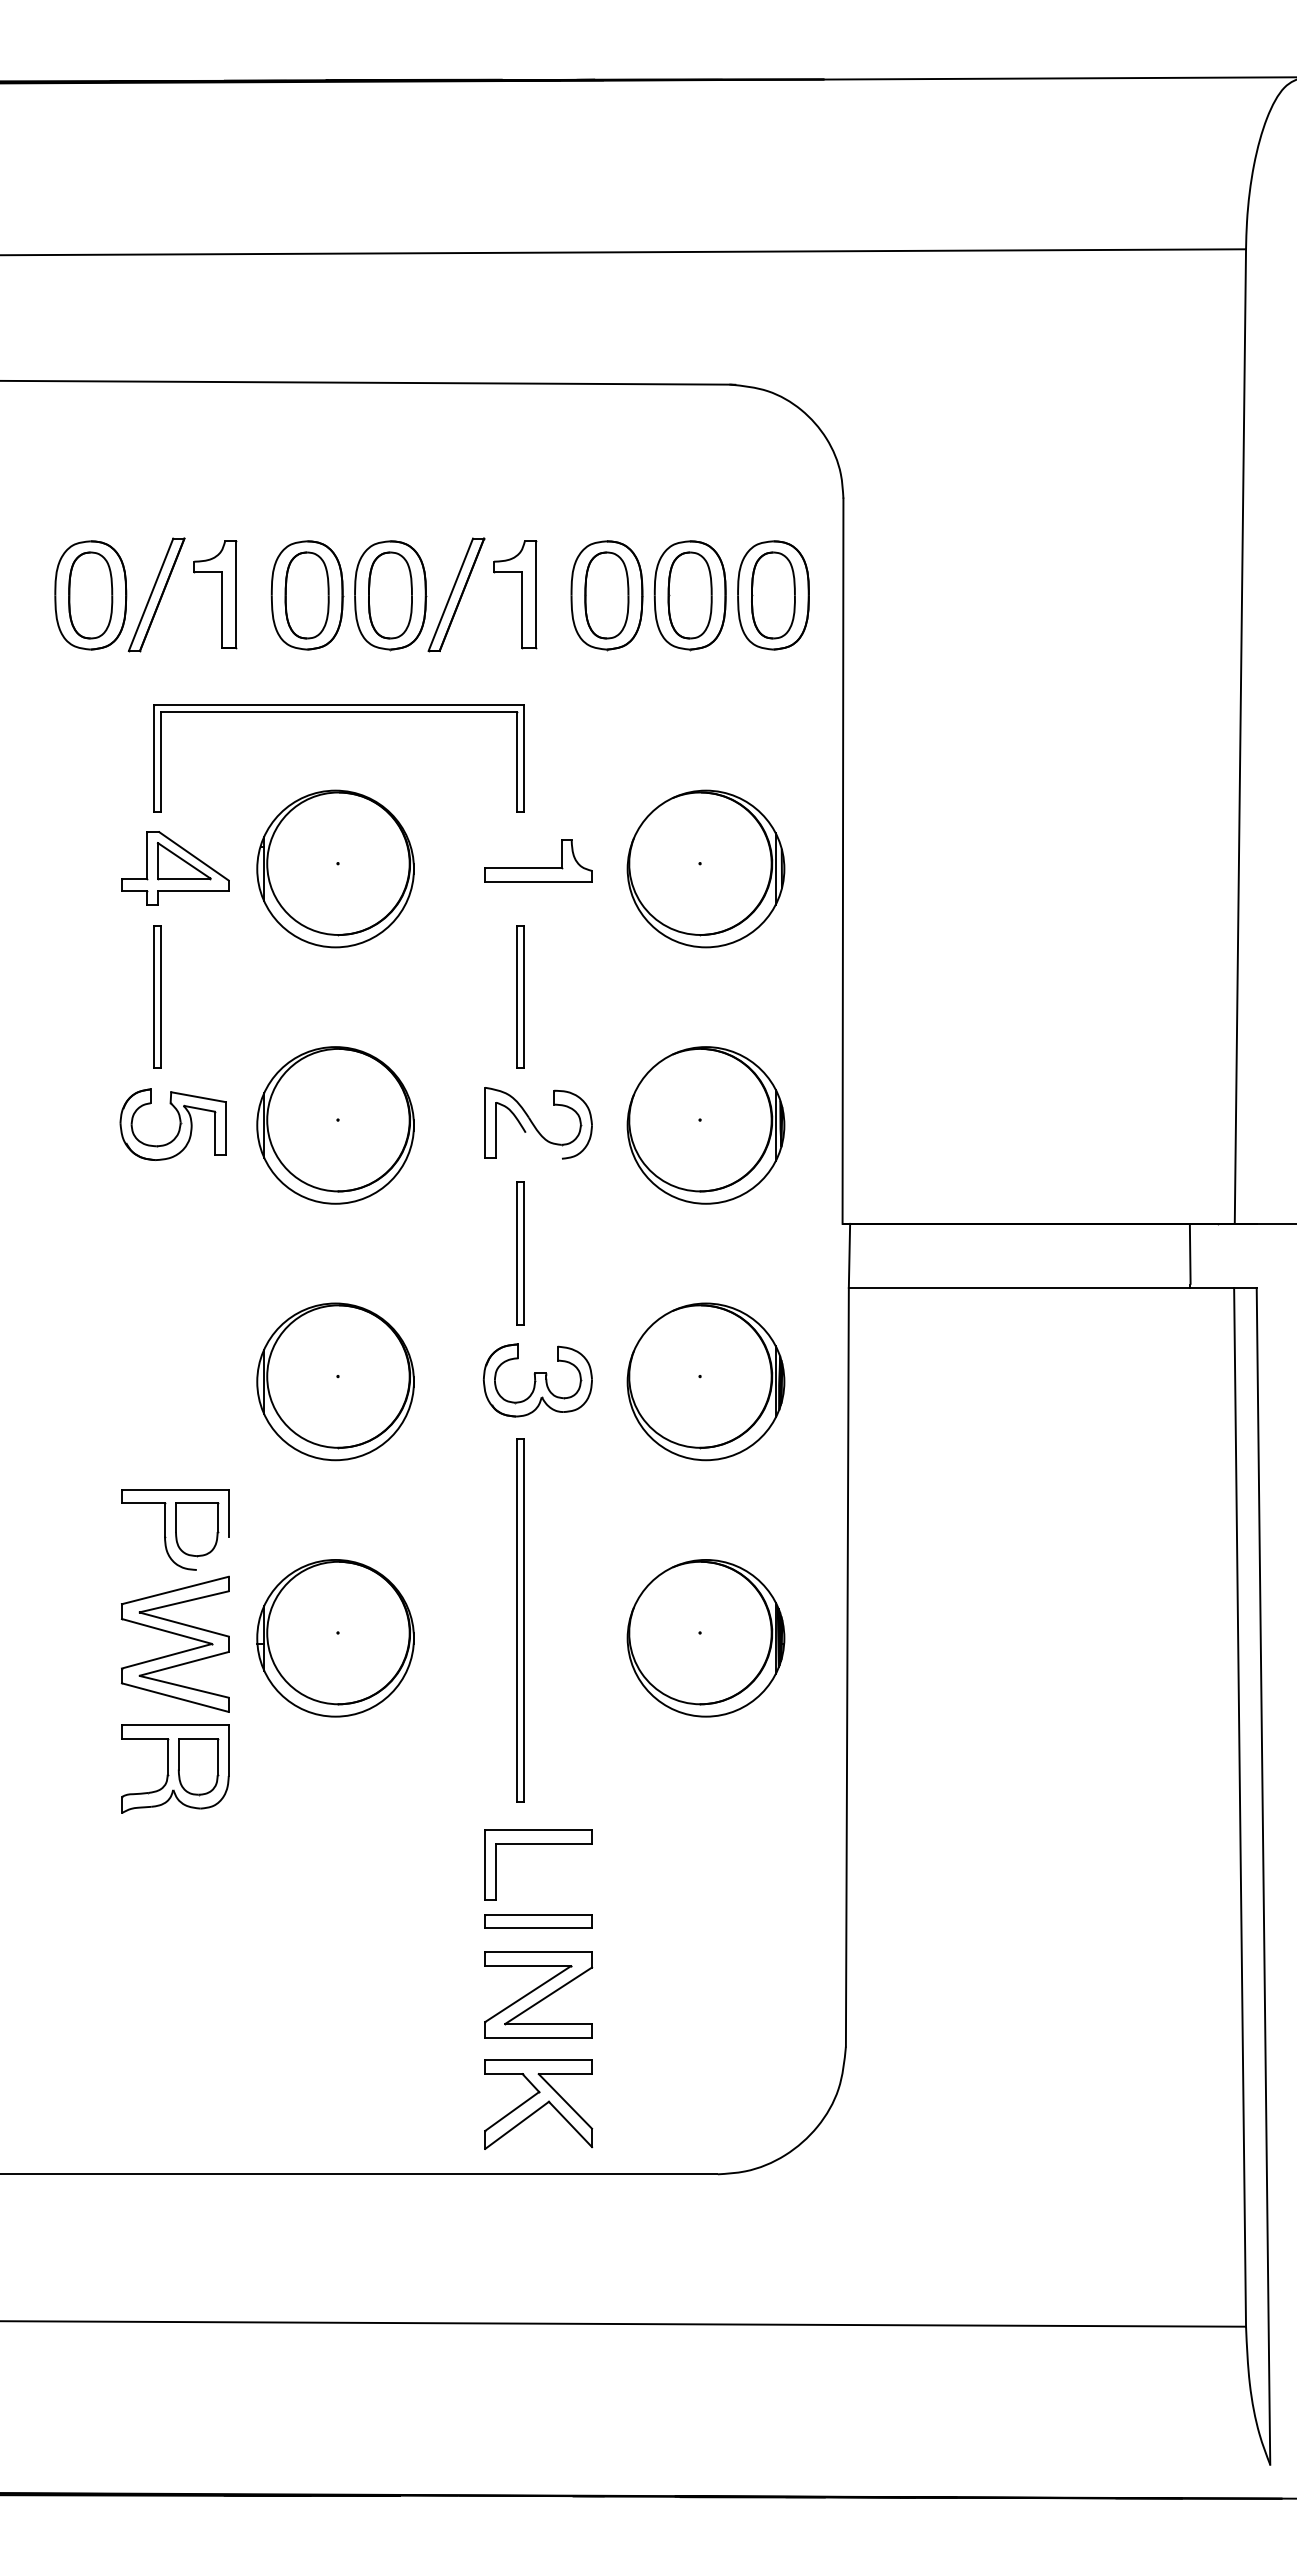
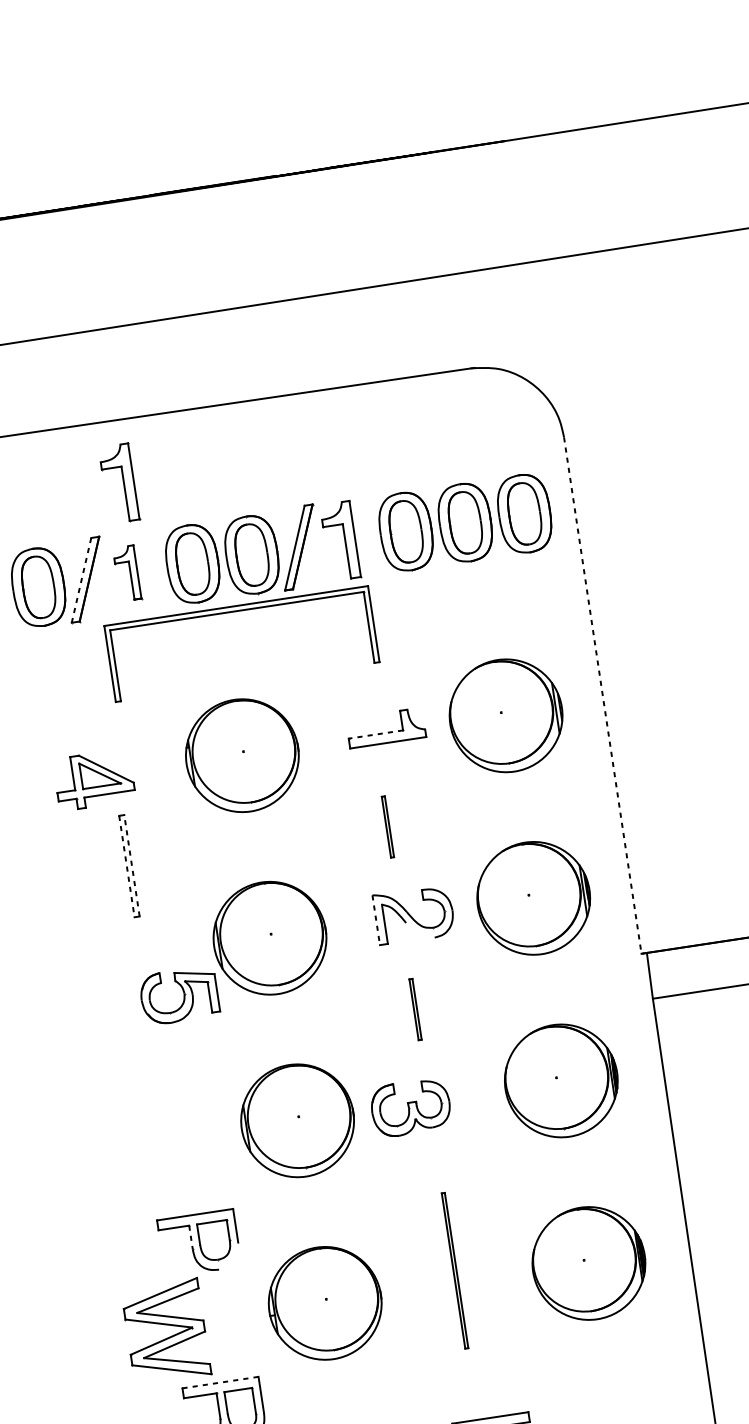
part: (223, 469) -> (119, 483), added
part: (215, 594) -> (127, 573), size x0.7
line: (150, 595) -> (81, 580), solid -> dashed
part: (338, 712) -> (236, 611), moved
line: (843, 861) -> (603, 695), solid -> dashed
line: (522, 867) -> (375, 734), solid -> dashed
part: (175, 868) -> (94, 779), moved
line: (161, 996) -> (132, 865), solid -> dashed
part: (520, 996) -> (387, 826), size x0.6
line: (153, 997) -> (126, 866), solid -> dashed
line: (485, 1122) -> (376, 920), solid -> dashed
part: (179, 1124) -> (183, 995), moved
part: (520, 1253) -> (415, 1009), size x0.6
part: (537, 1380) -> (410, 1107), moved
line: (164, 1519) -> (190, 1237), solid -> dashed
part: (520, 1620) -> (454, 1270), size x0.6
part: (177, 1635) -> (166, 1325), moved
line: (174, 1725) -> (219, 1382), solid -> dashed

